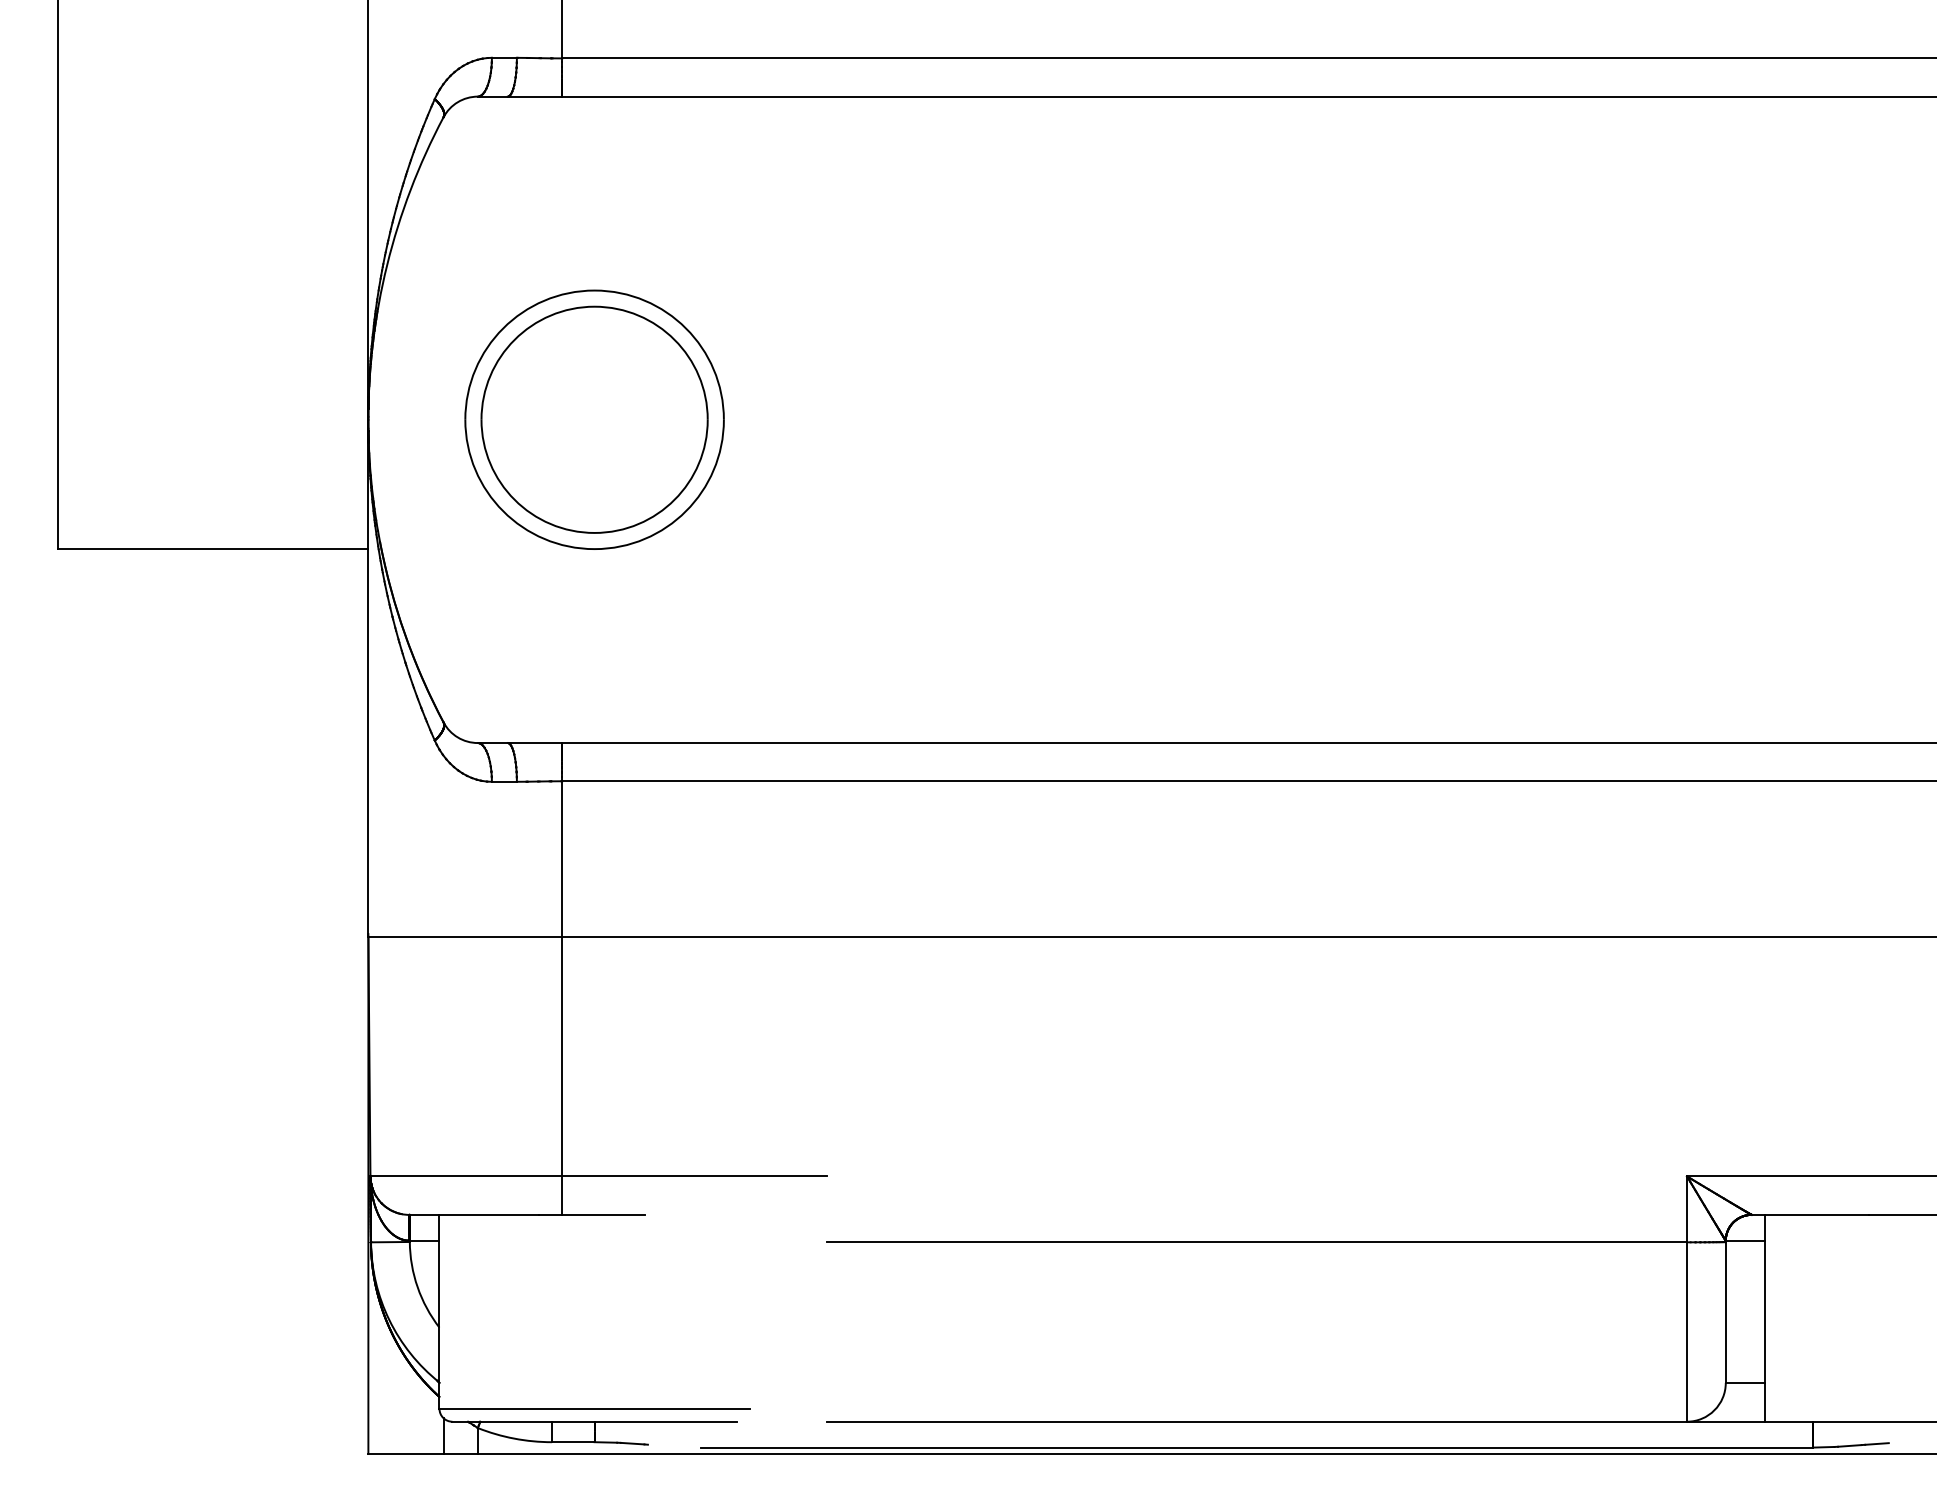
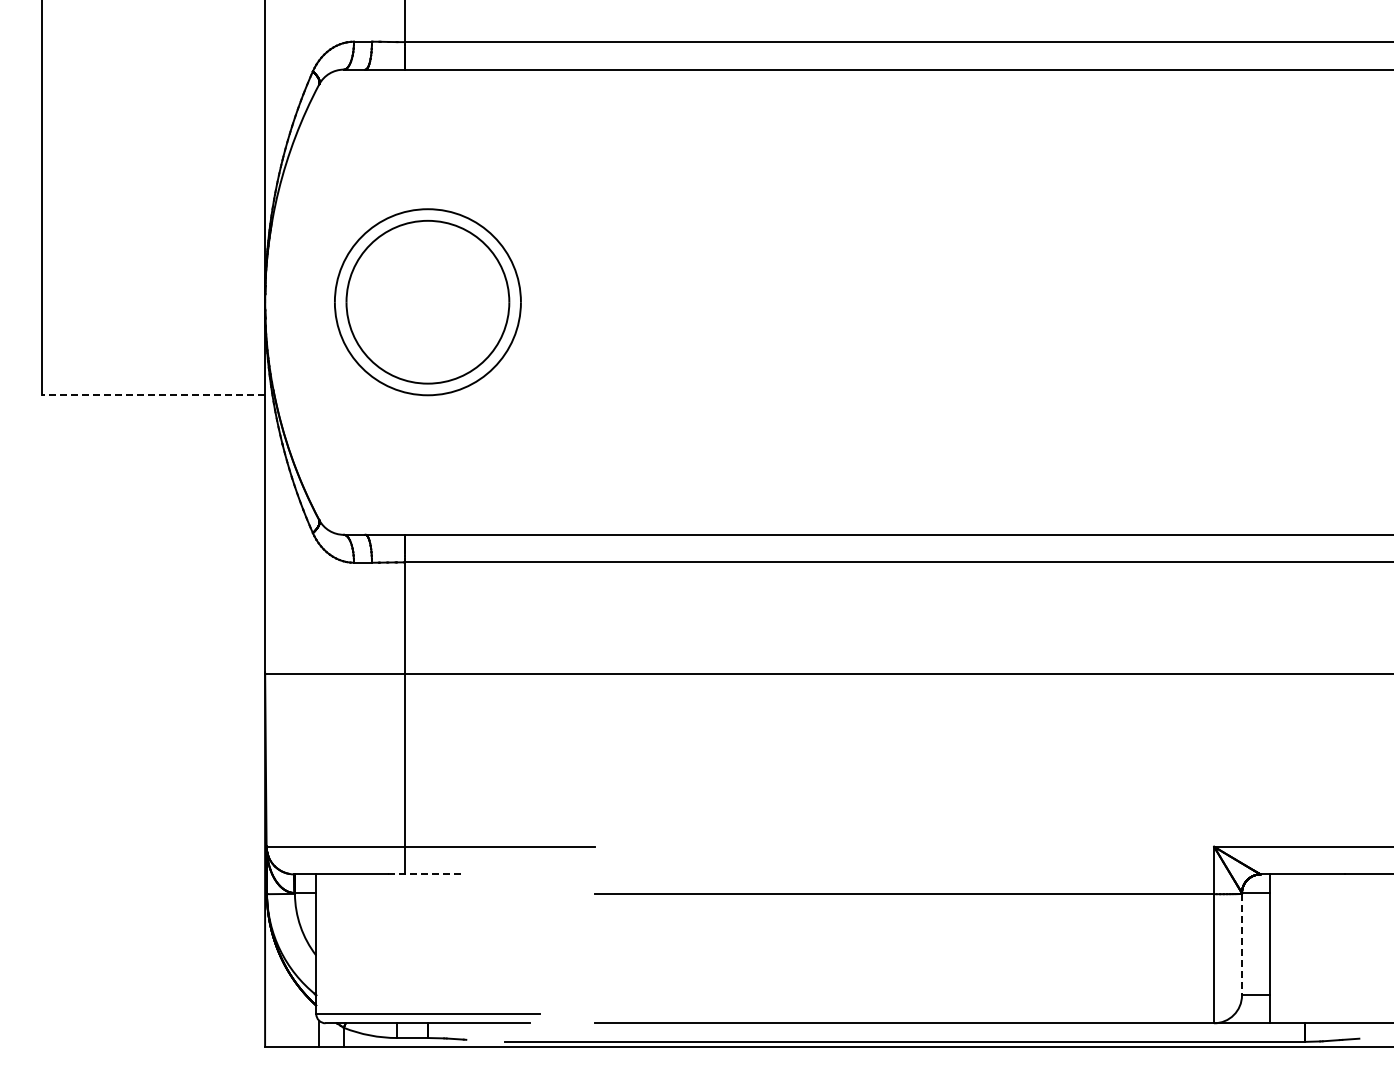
line: (213, 549) -> (153, 395), solid -> dashed
line: (592, 1214) -> (426, 874), solid -> dashed
line: (1726, 1312) -> (1242, 944), solid -> dashed

